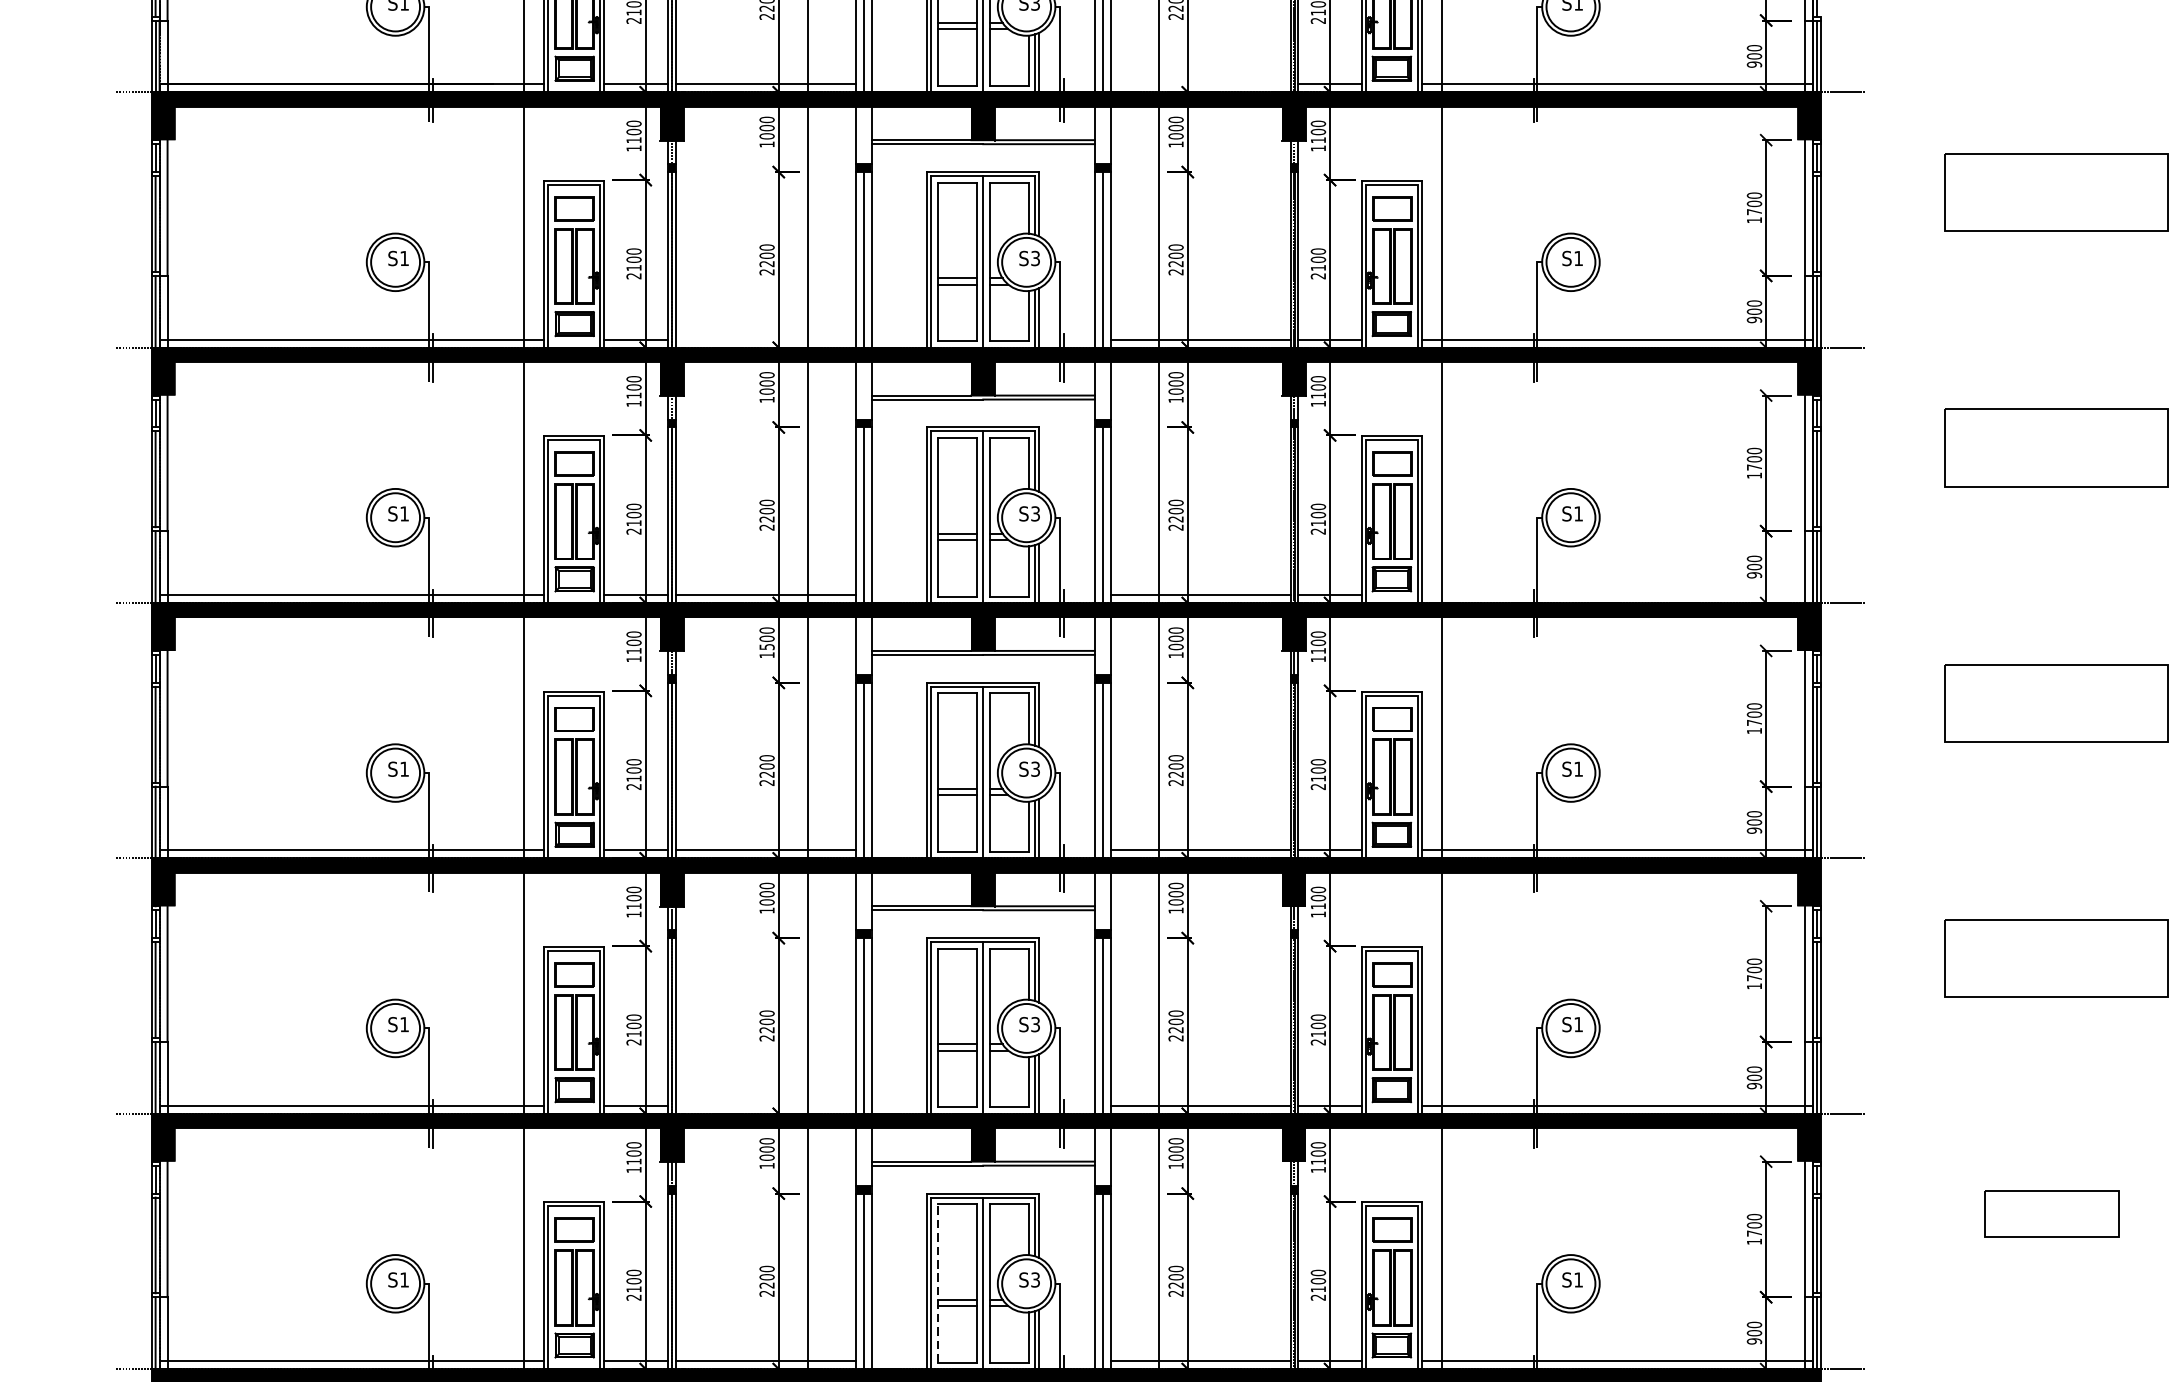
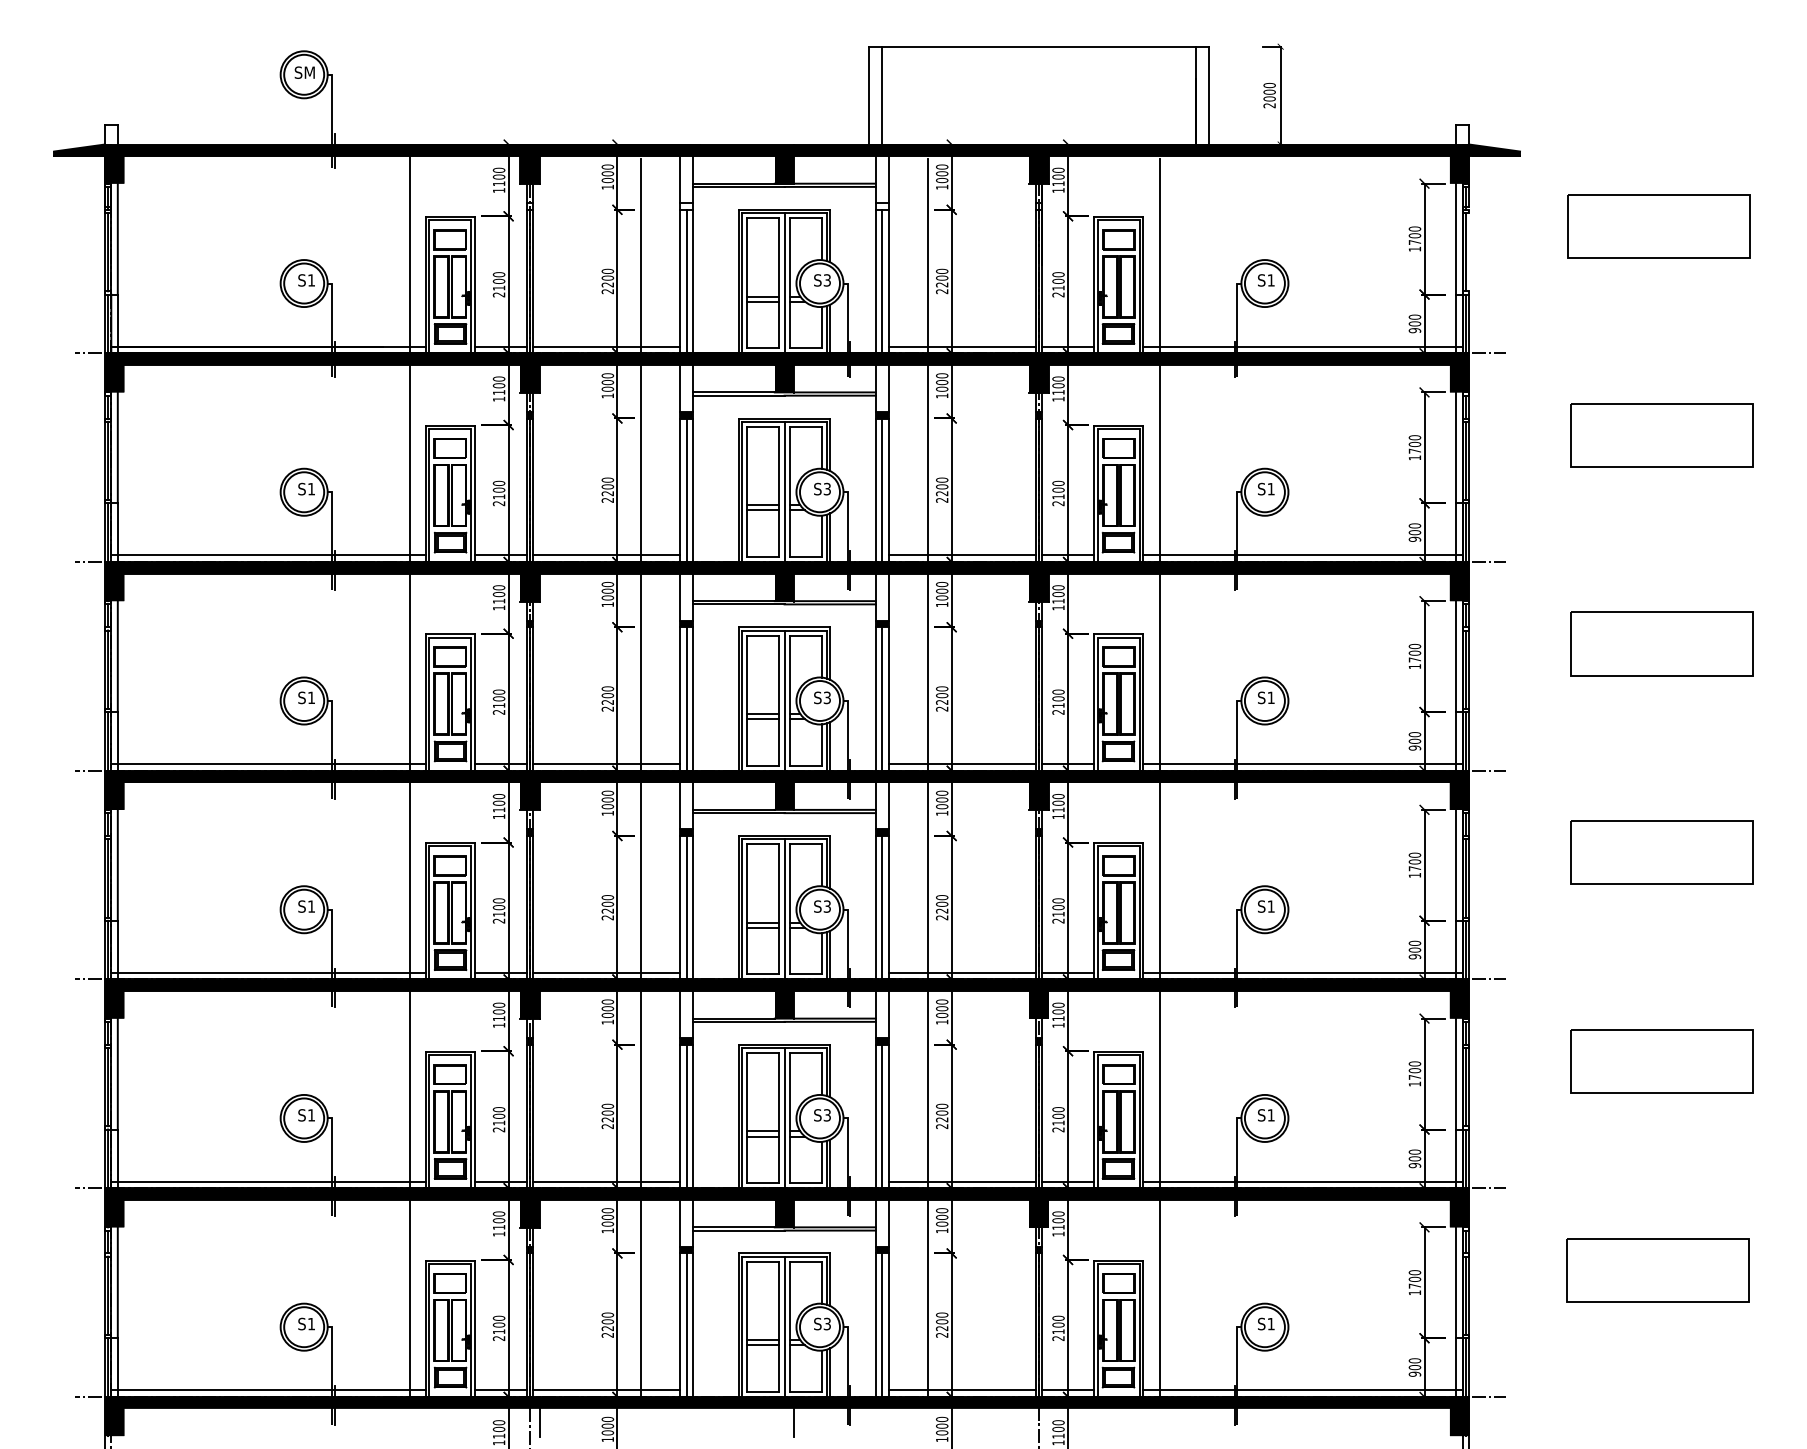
line: (1199, 84) -> (961, 346), added
line: (765, 339) -> (606, 555), added
line: (1616, 595) -> (1302, 764), added
text: (766, 646) -> (607, 806), 1500 -> 1000
line: (765, 1105) -> (606, 1181), added
part: (2051, 1214) -> (1657, 1270), size x1.67
line: (937, 1282) -> (747, 1326), dashed -> solid

